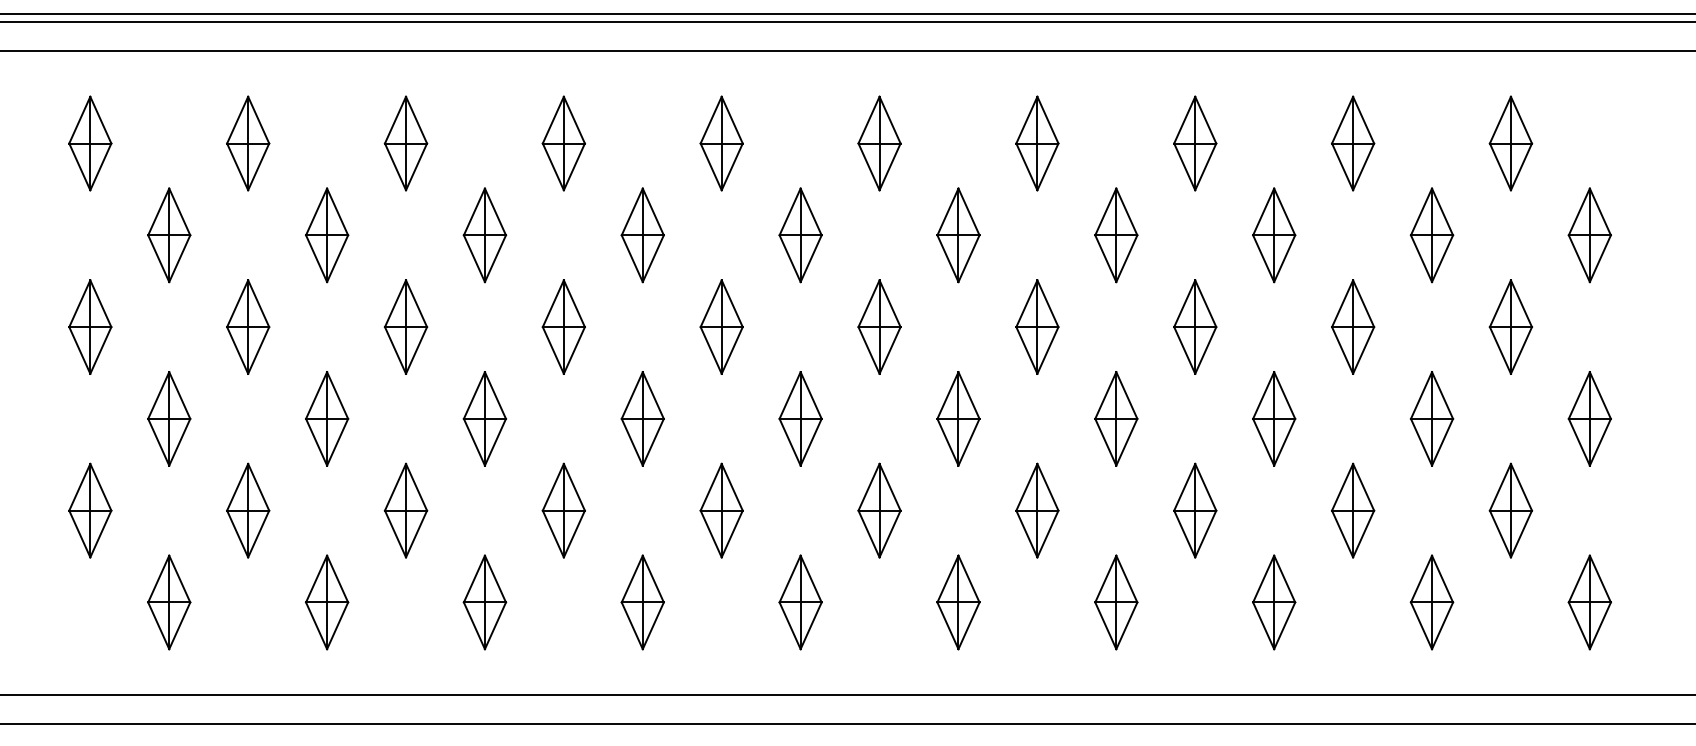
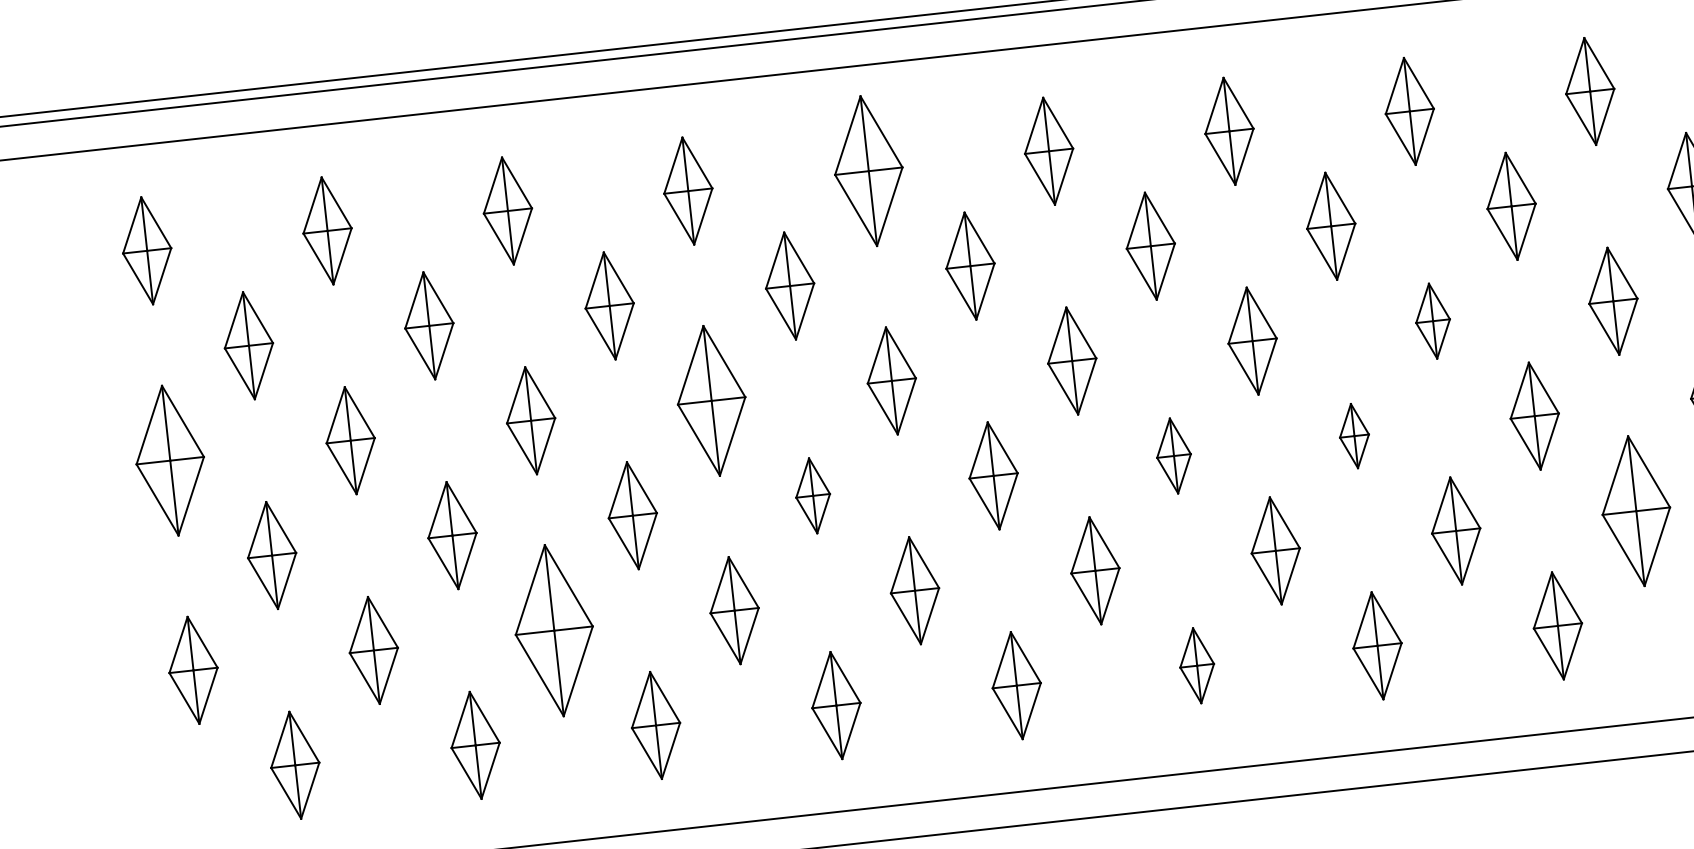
part: (721, 143) -> (868, 171), size x1.4
part: (90, 326) -> (170, 459), size x1.4
part: (563, 326) -> (710, 400), size x1.4
part: (1195, 326) -> (1433, 320), size x0.7
part: (642, 418) -> (812, 495), size x0.7
part: (958, 418) -> (1173, 455), size x0.7
part: (1116, 418) -> (1354, 435), size x0.6
part: (405, 510) -> (553, 630), size x1.6
part: (1353, 510) -> (1636, 510), size x1.4
part: (958, 602) -> (1197, 665), size x0.7

